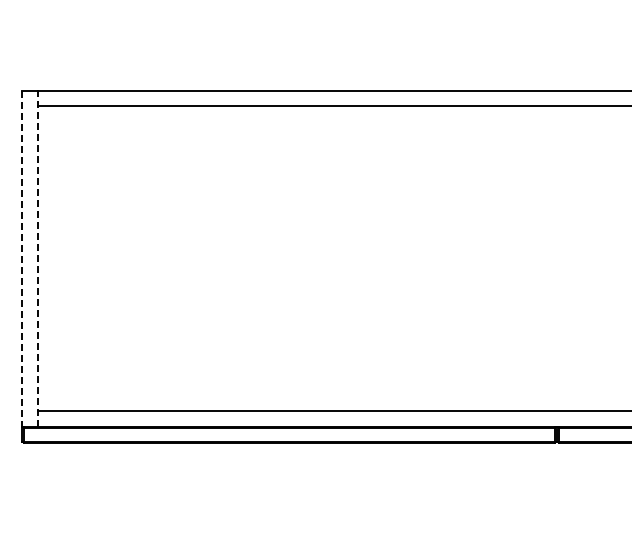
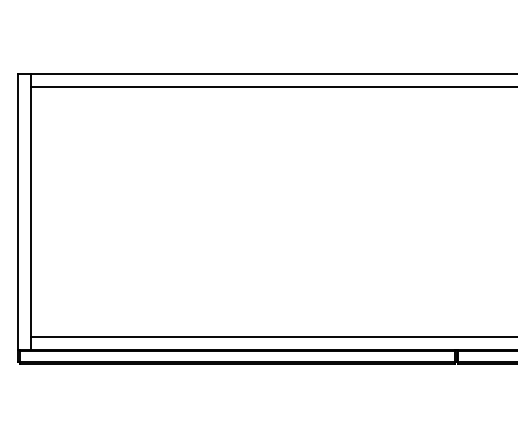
line: (37, 258) -> (30, 212), dashed -> solid
line: (22, 259) -> (18, 212), dashed -> solid

